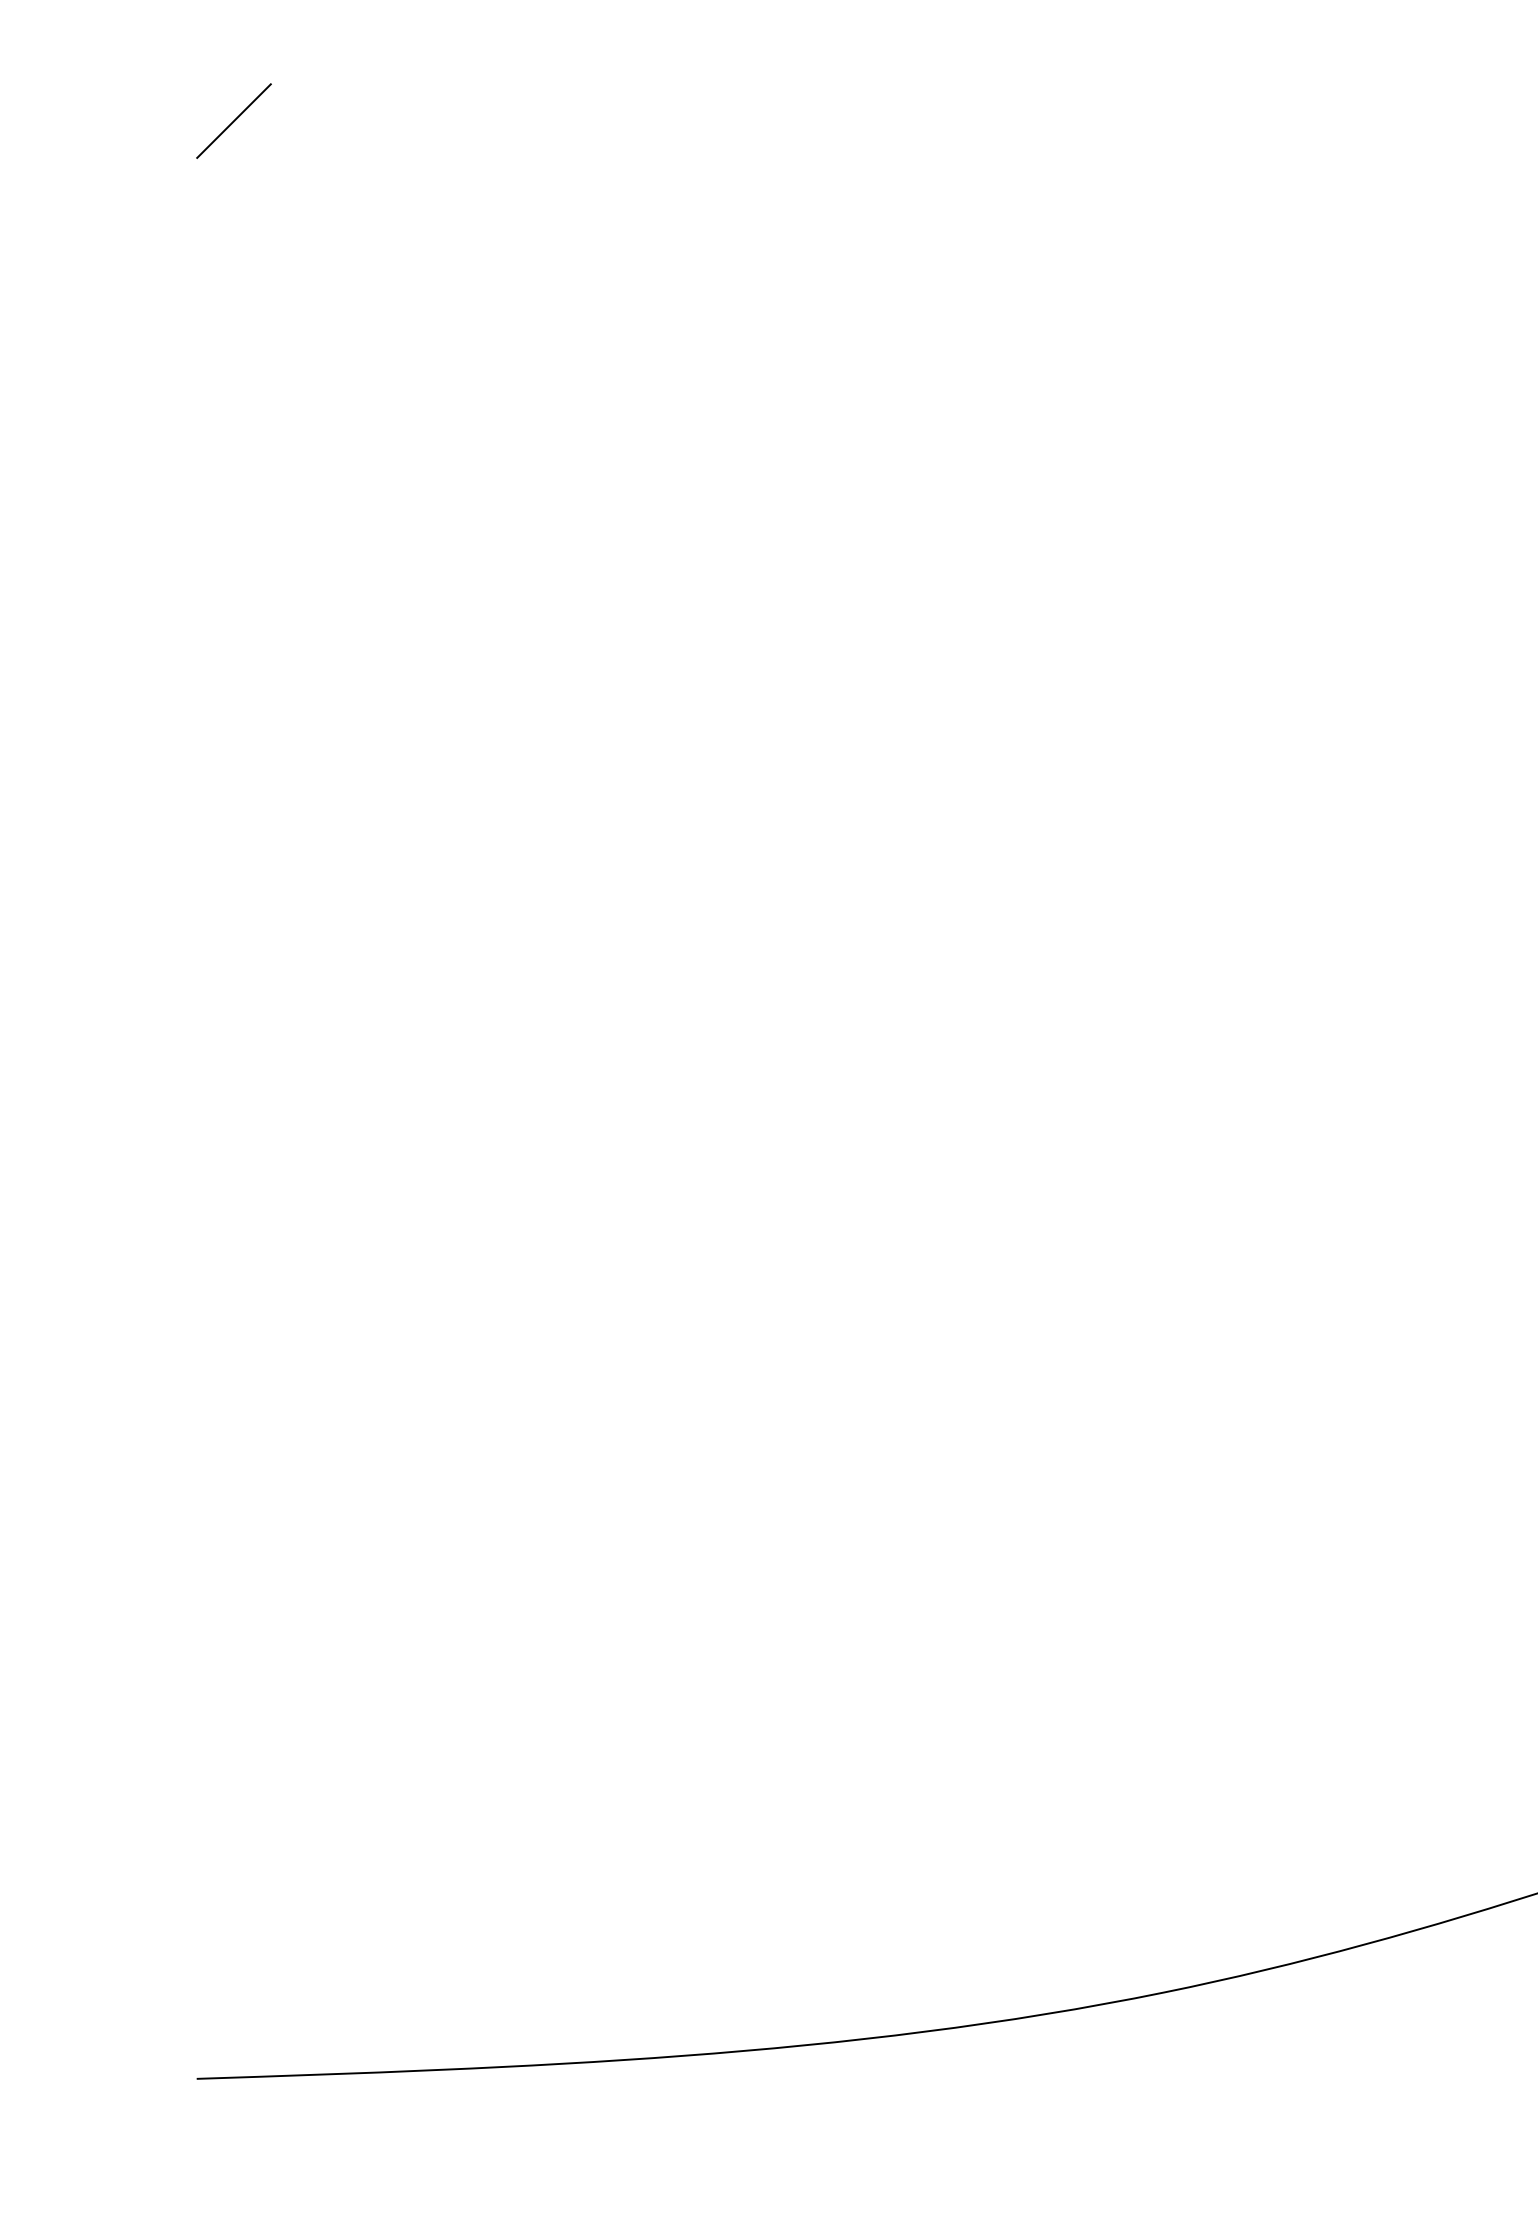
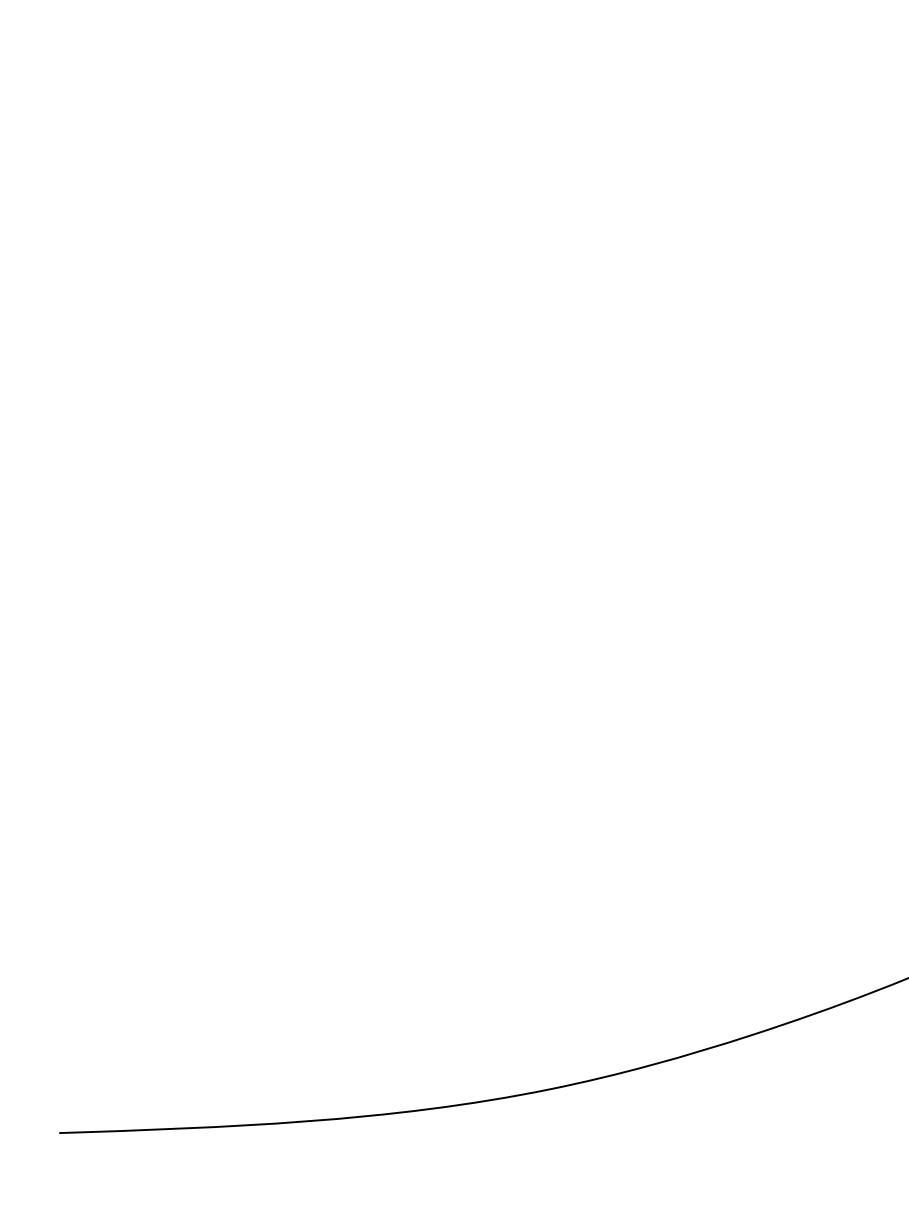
line: (232, 120) -> (77, 138), removed

